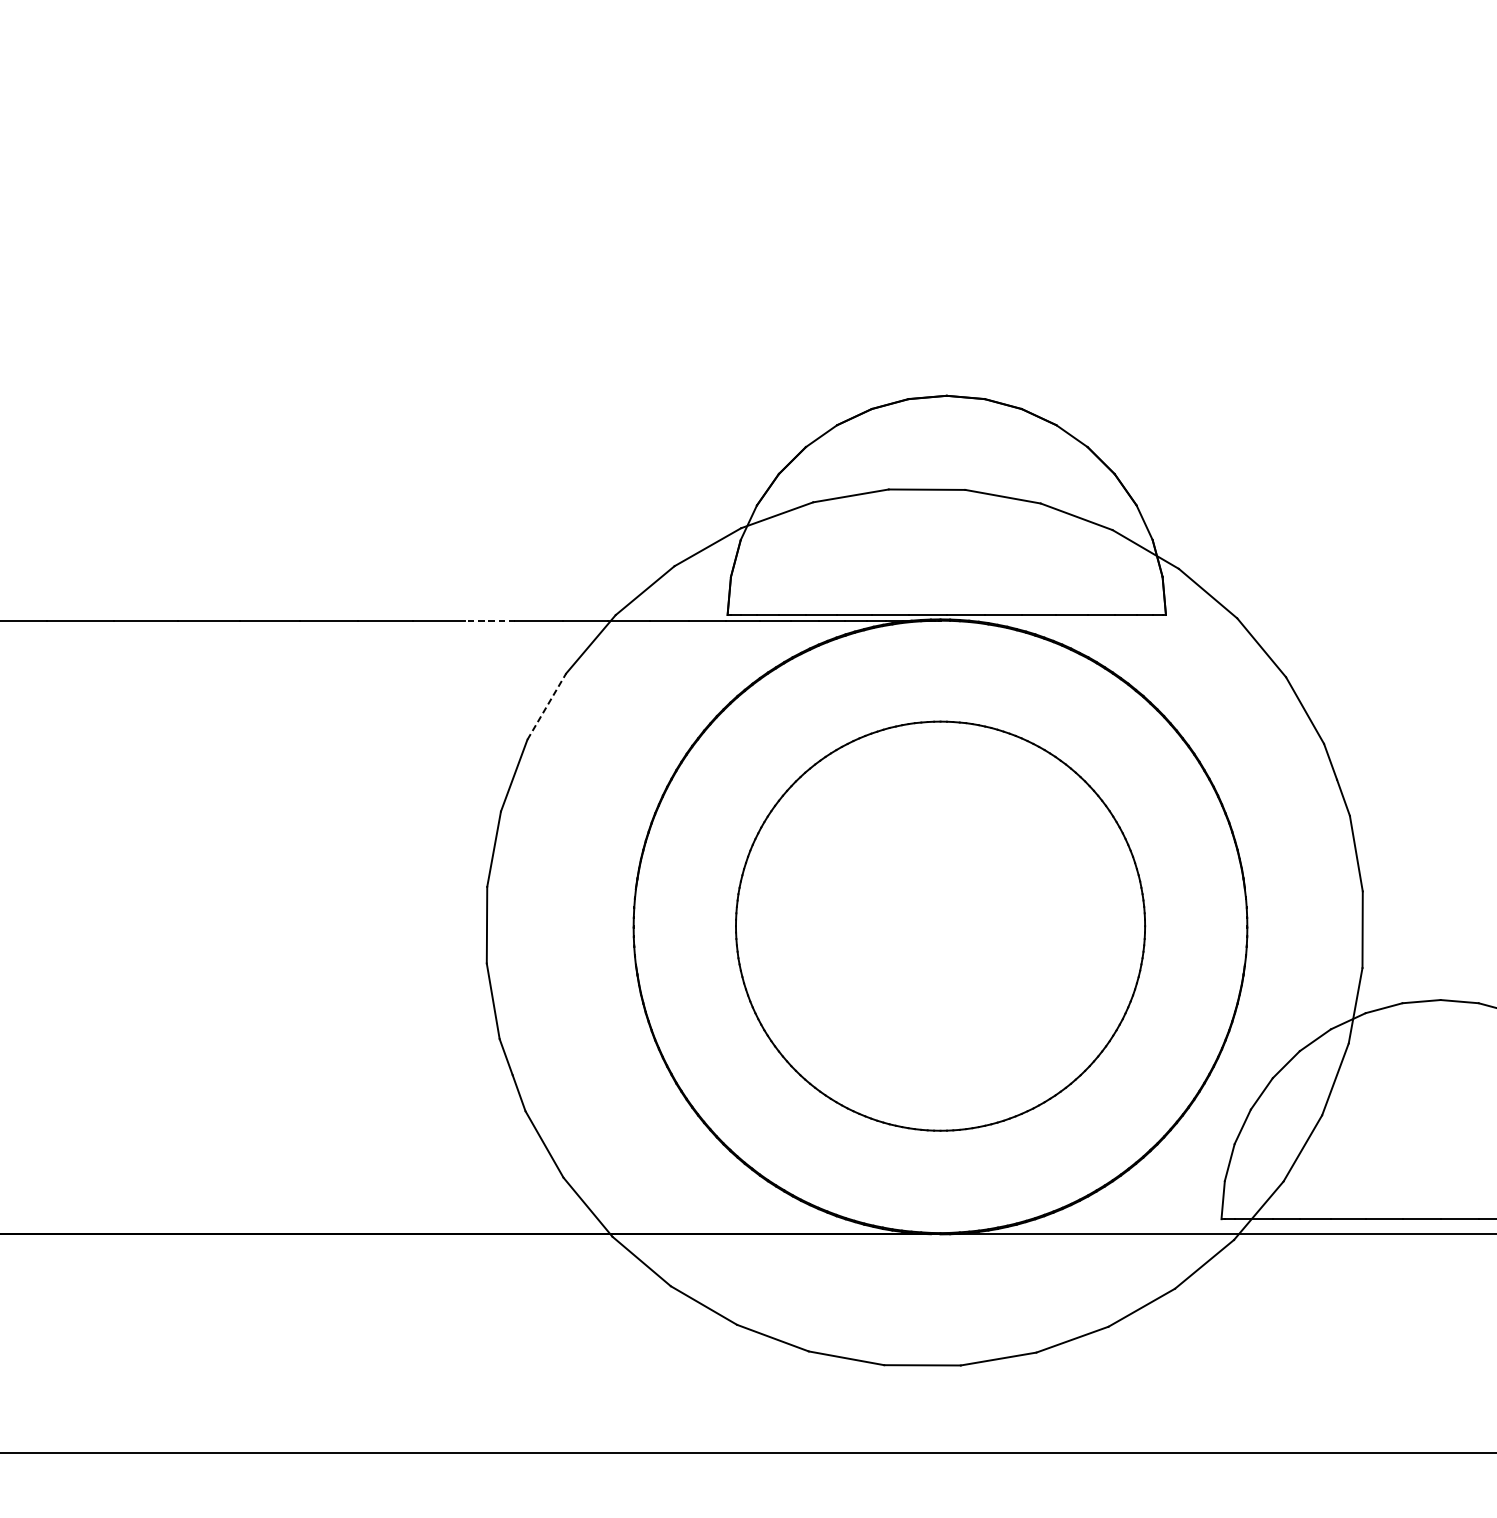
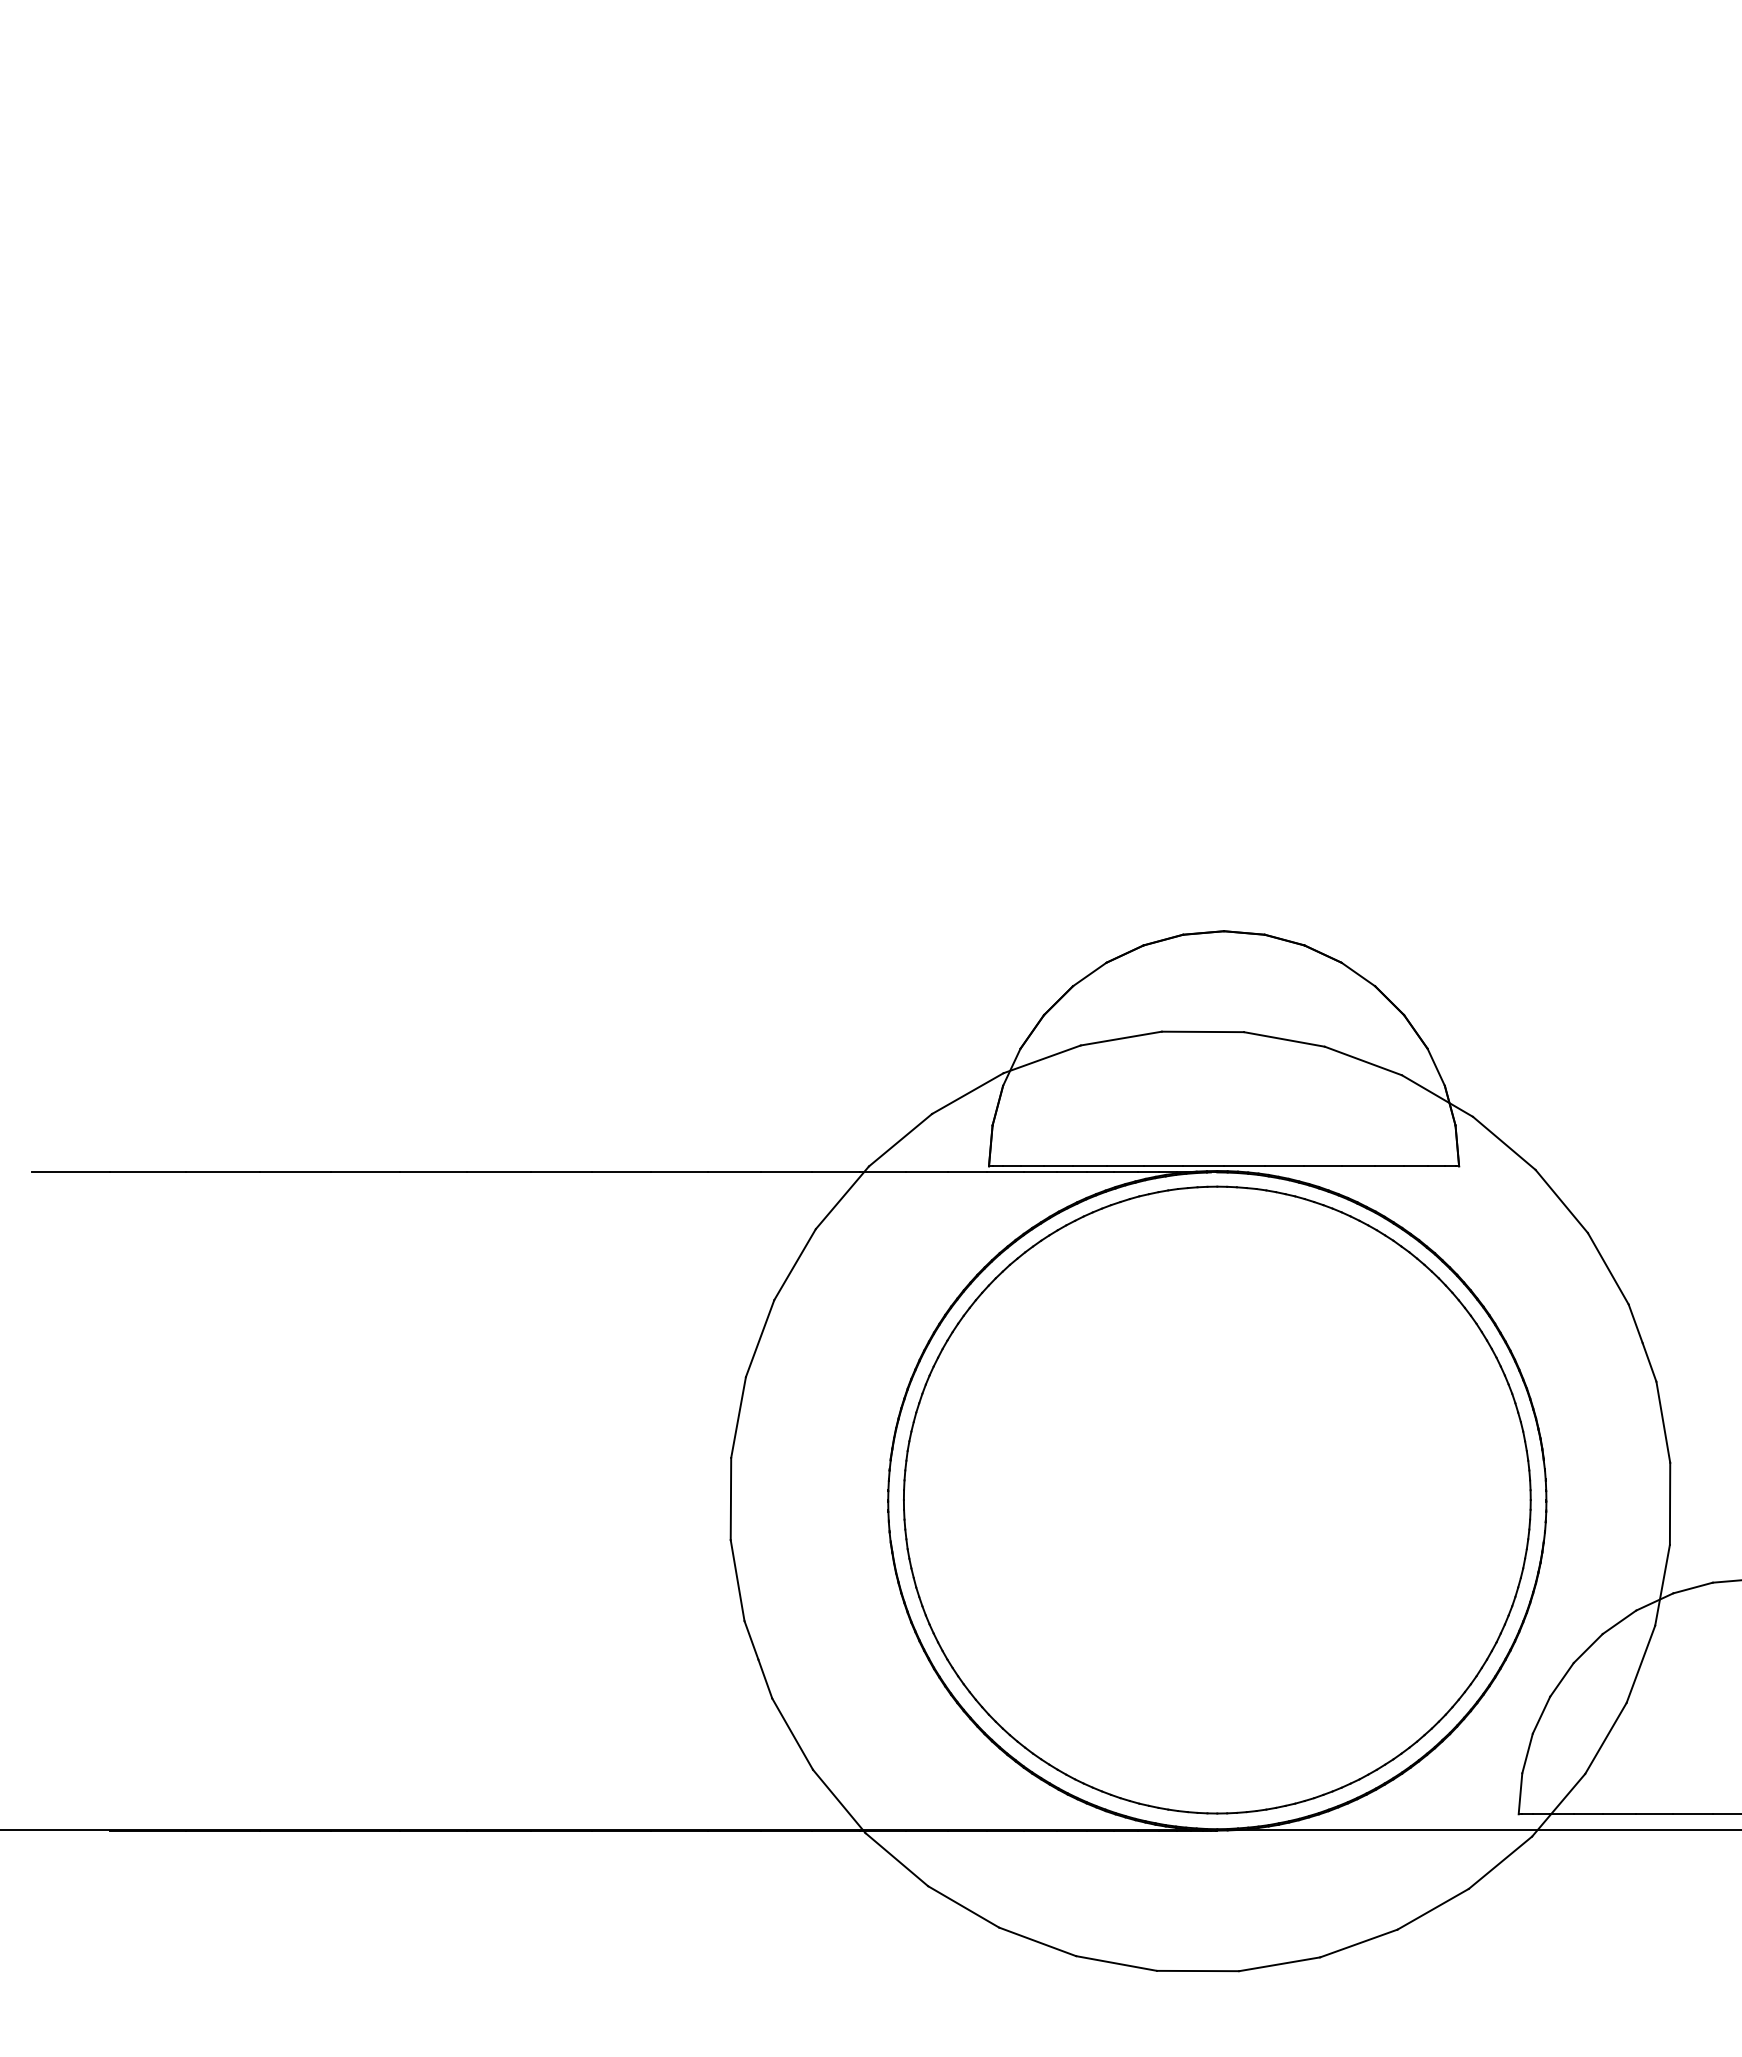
line: (490, 620) -> (734, 1172), dashed -> solid
line: (547, 706) -> (795, 1264), dashed -> solid
part: (940, 925) -> (1217, 1499), size x1.43

